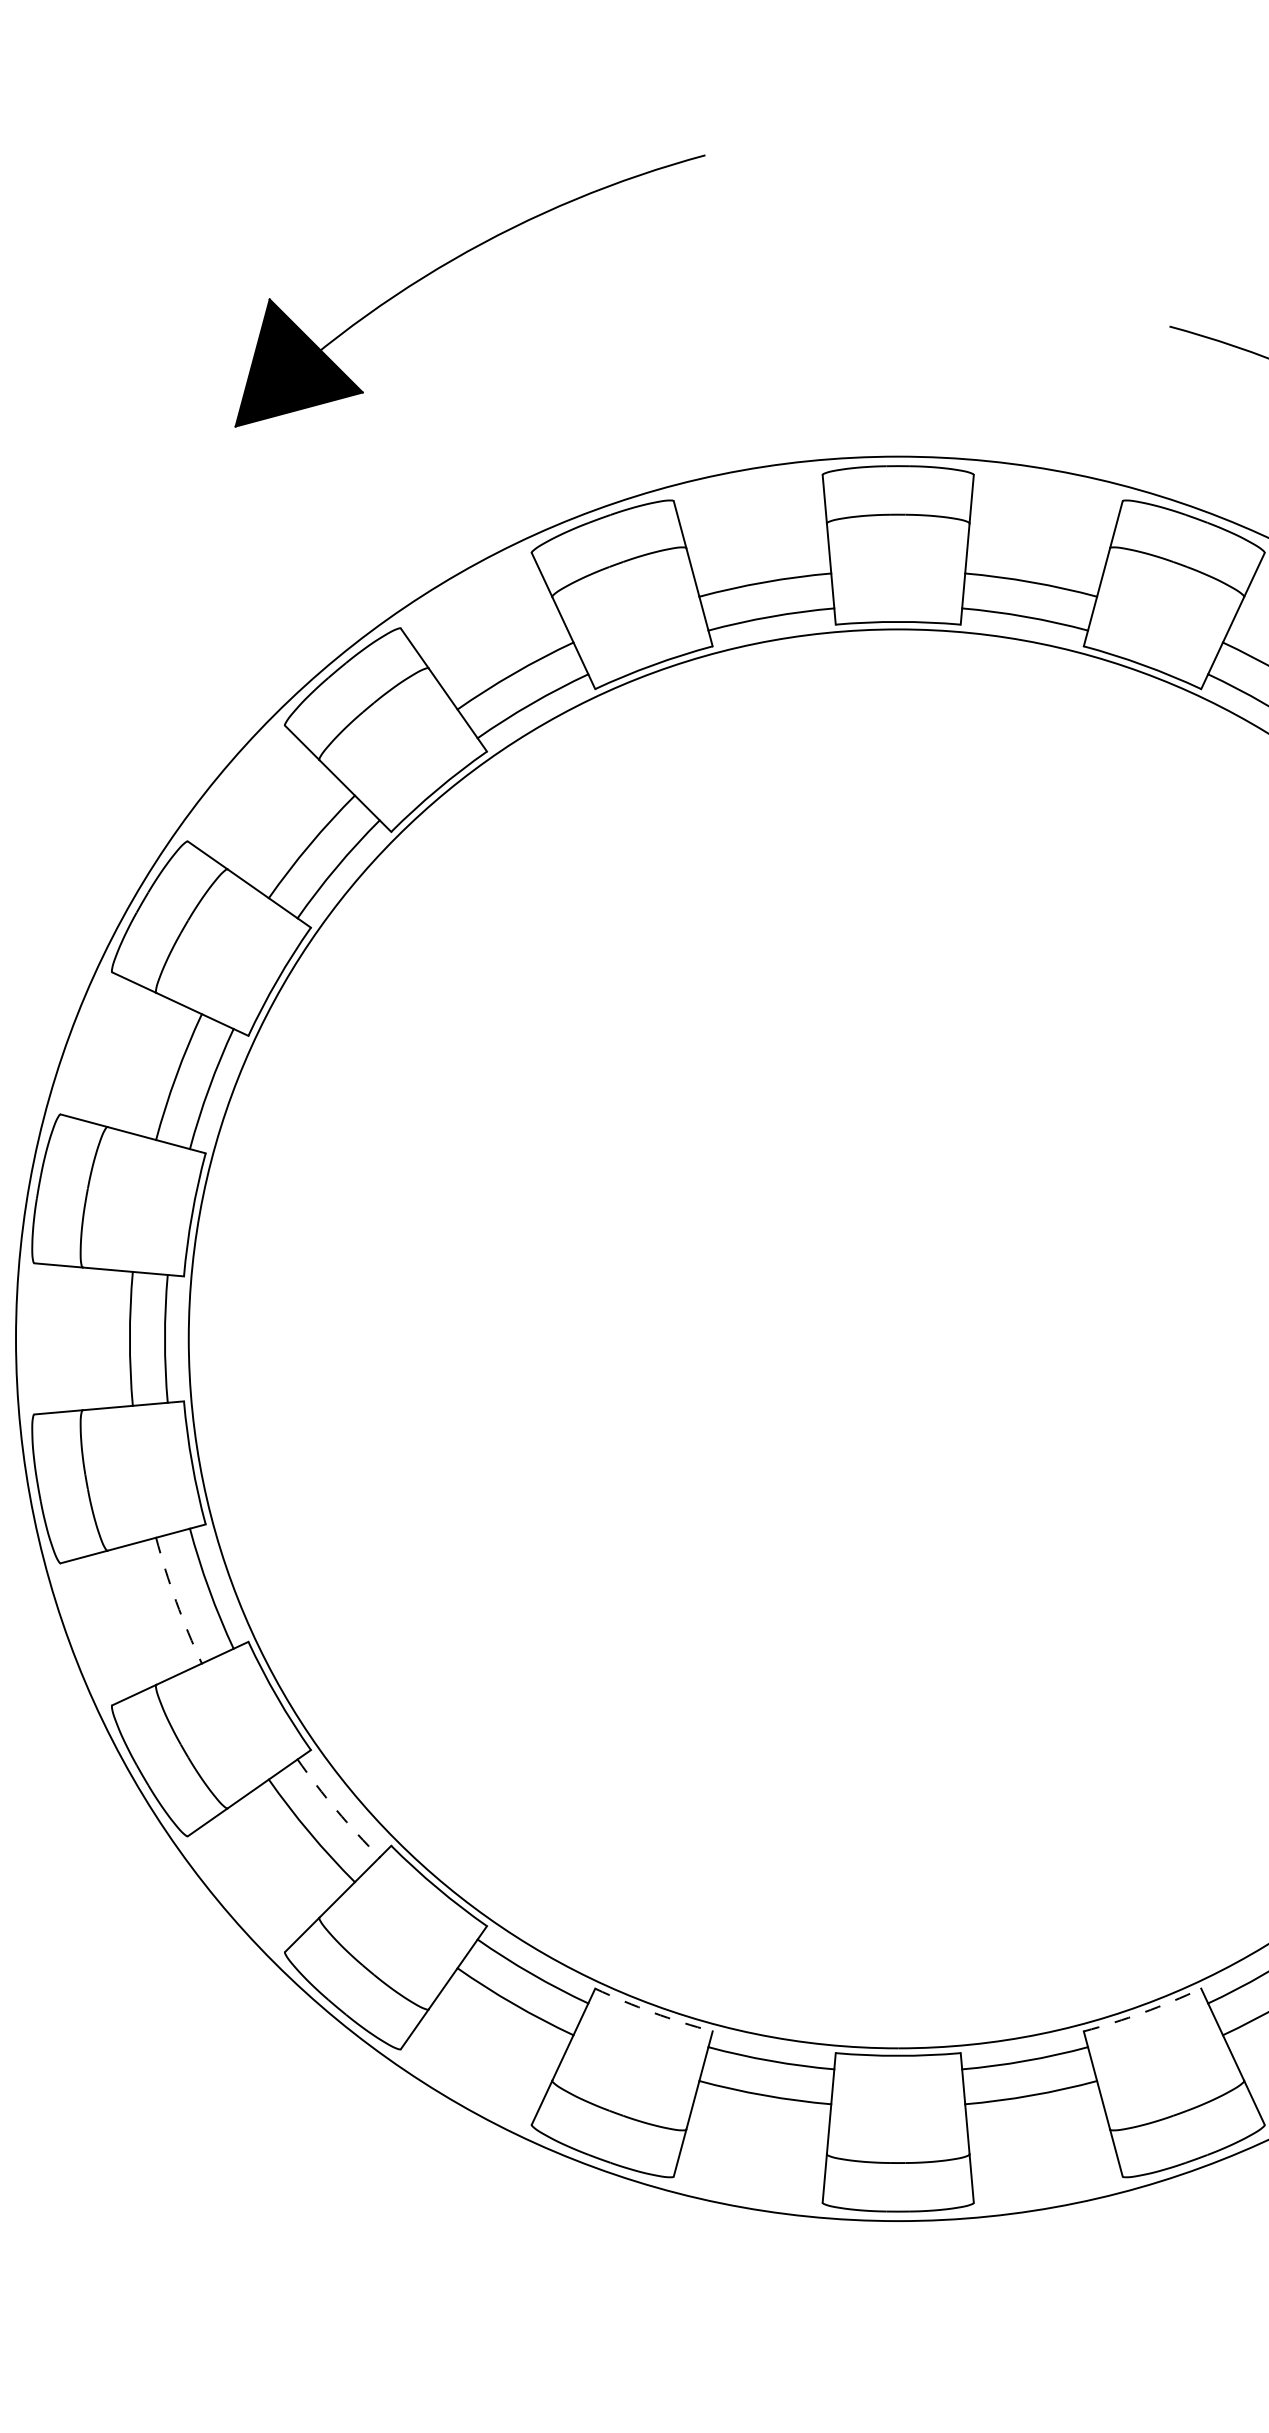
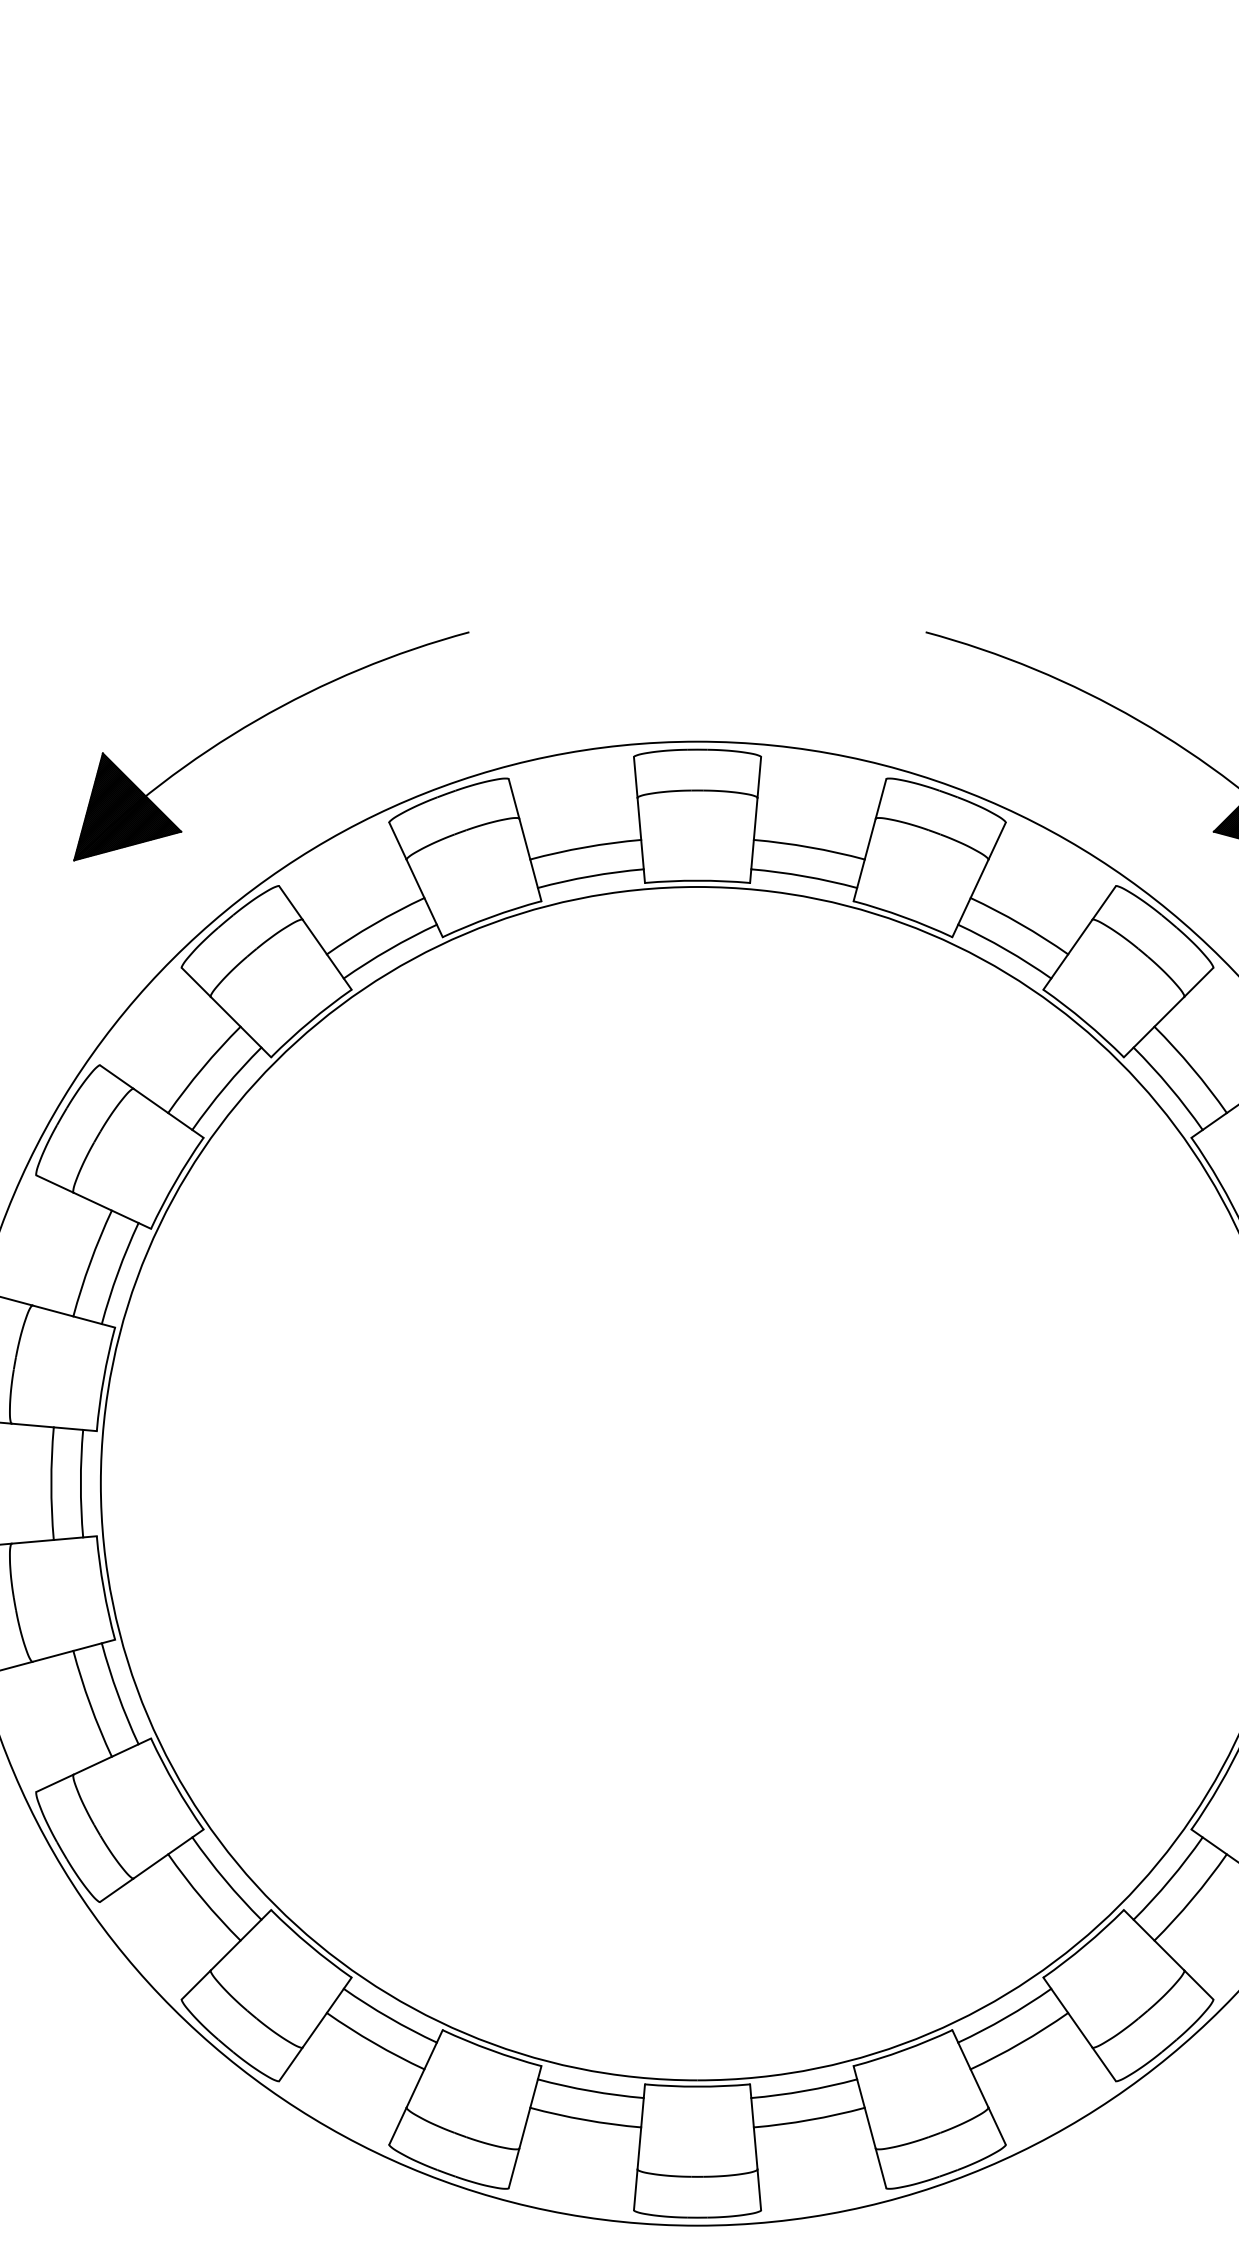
part: (453, 261) -> (257, 721), moved
arc: (176, 1601) -> (90, 1704), dashed -> solid
arc: (336, 1810) -> (225, 1880), dashed -> solid
arc: (653, 2012) -> (491, 2050), dashed -> solid
arc: (1143, 2012) -> (903, 2050), dashed -> solid

